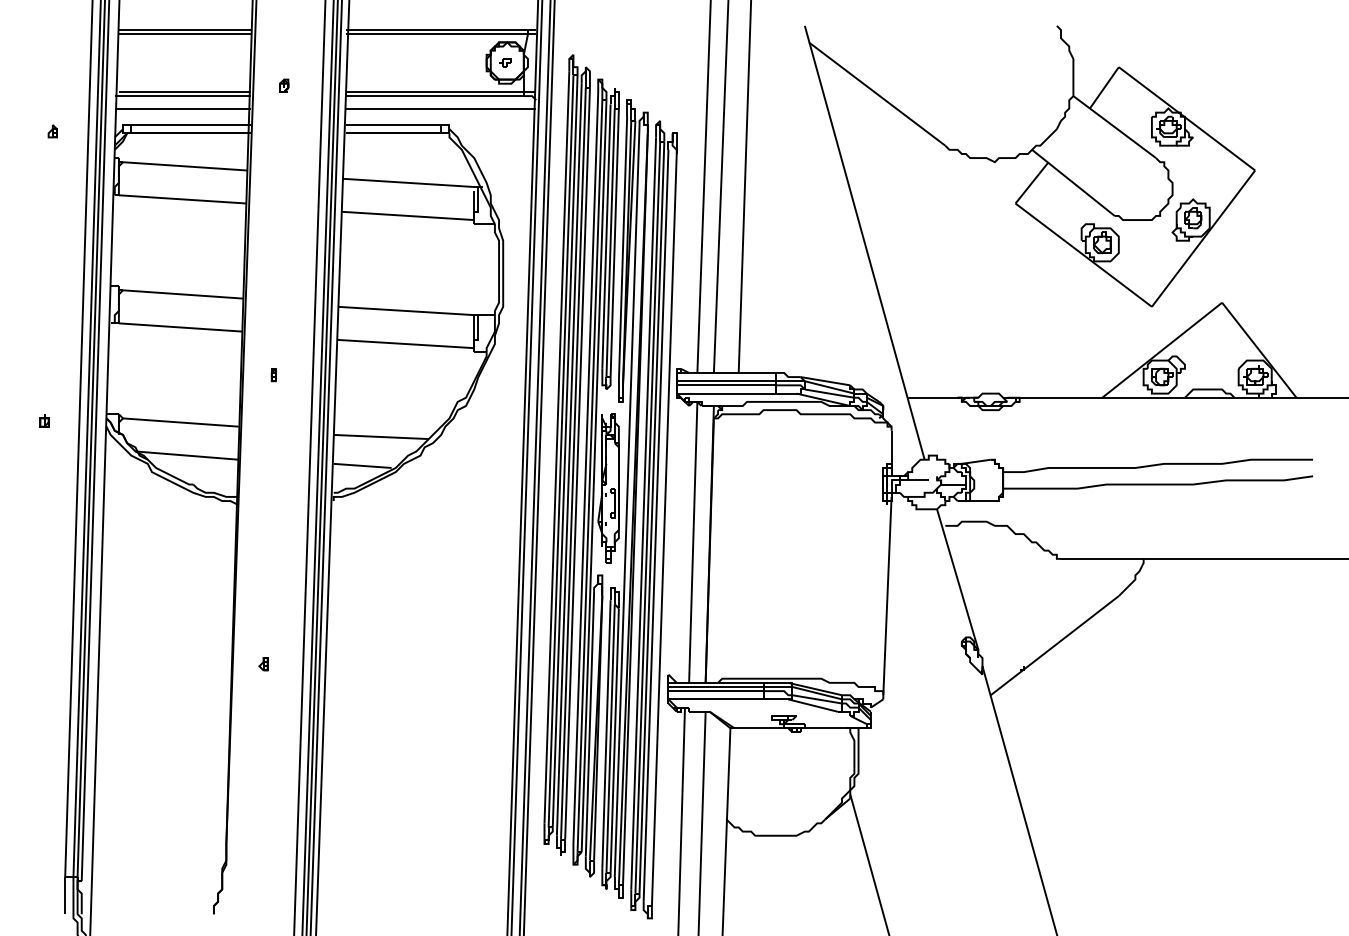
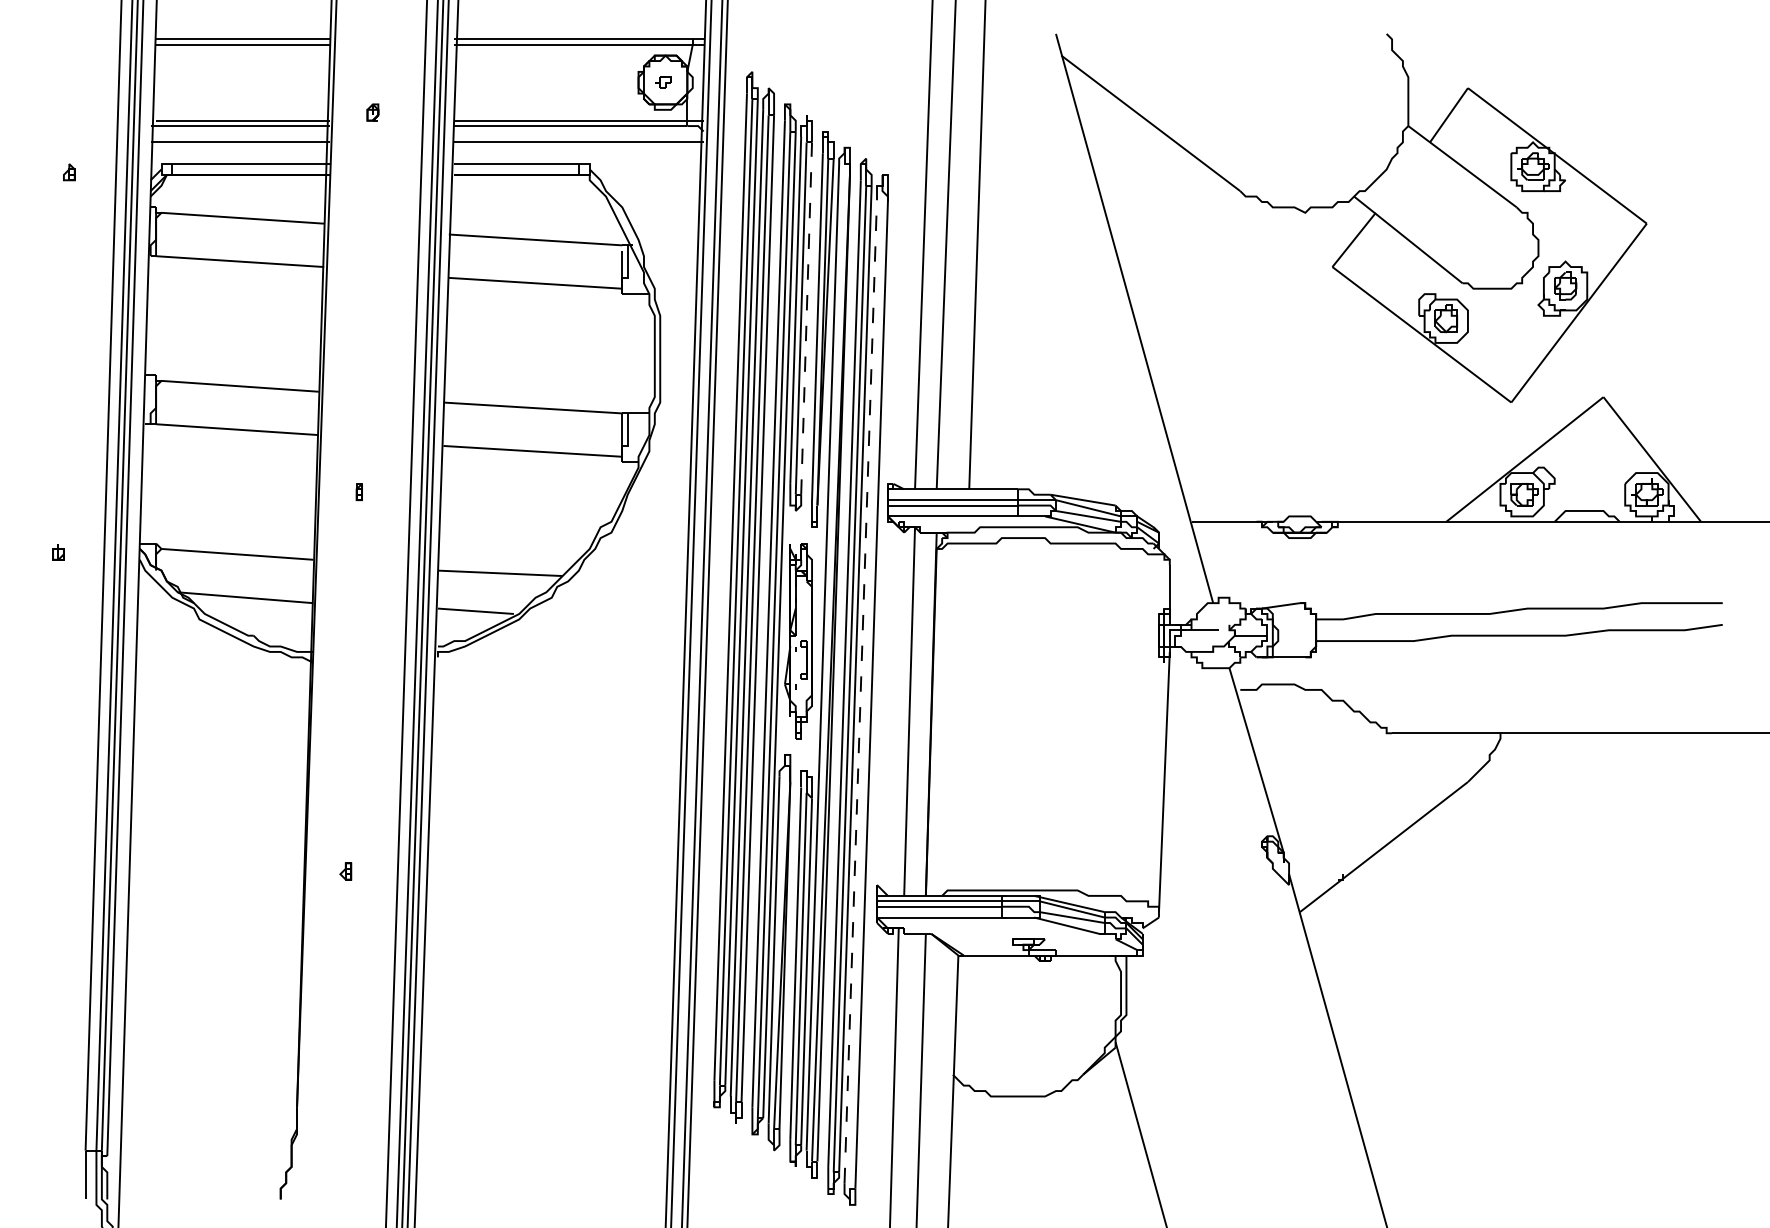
line: (614, 242) -> (806, 318), solid -> dashed
line: (655, 525) -> (860, 689), solid -> dashed

